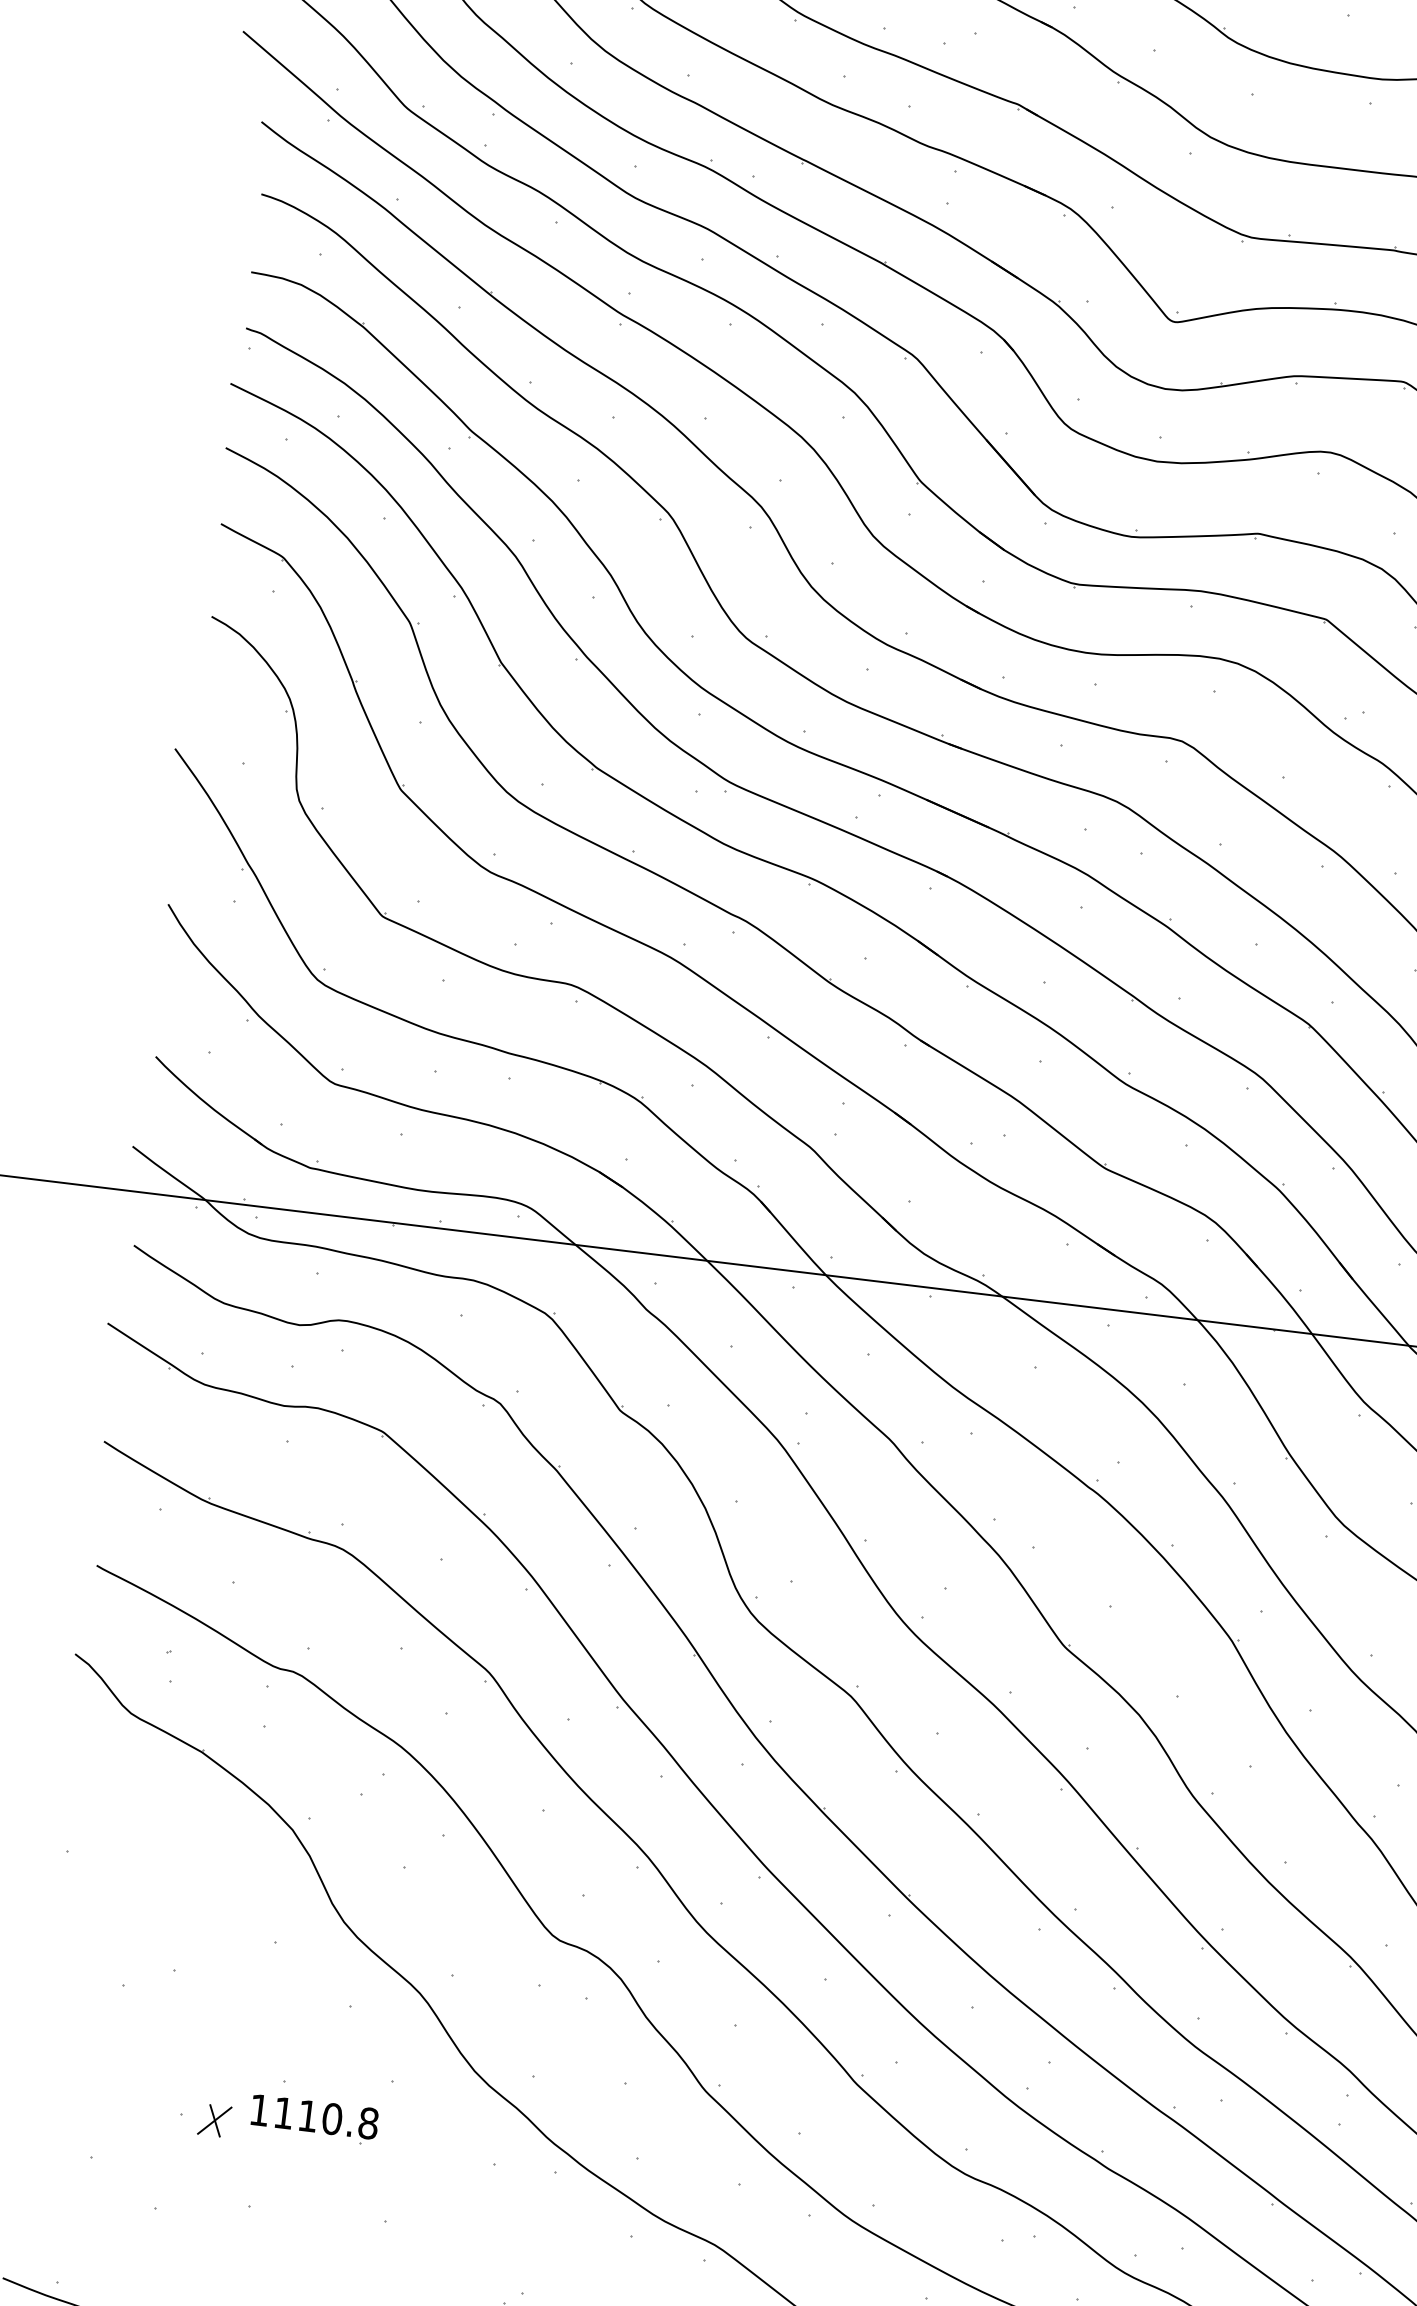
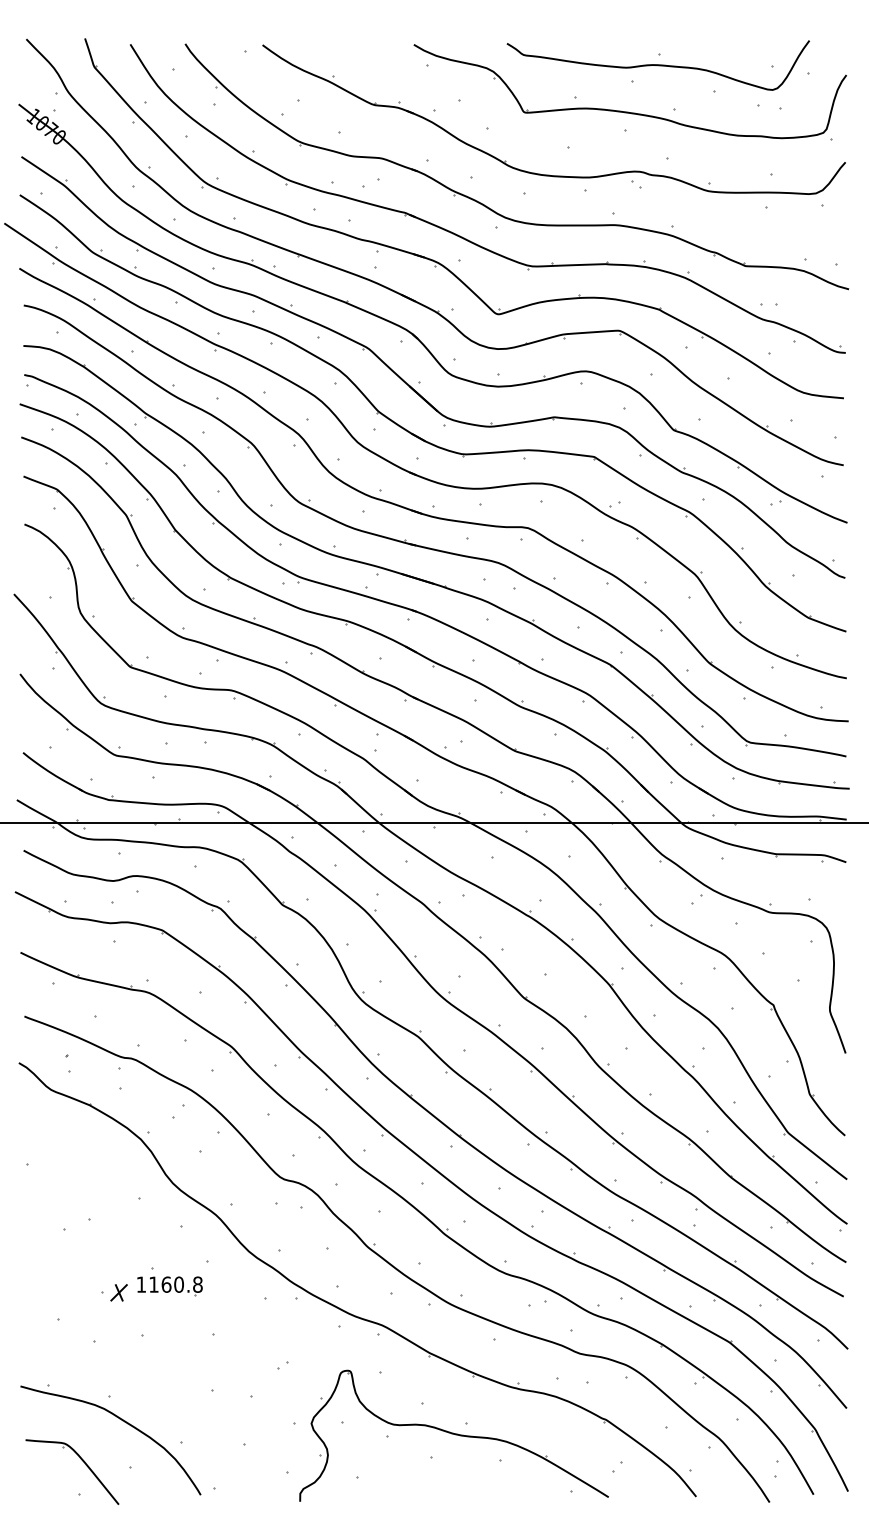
text: (308, 2115) -> (166, 1284), 1110.8 -> 1160.8

